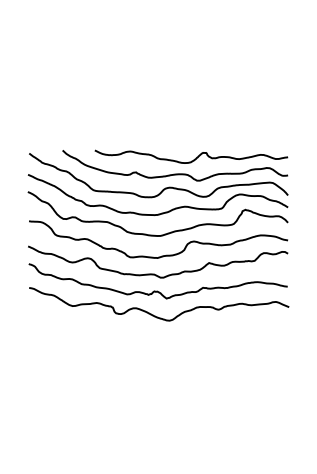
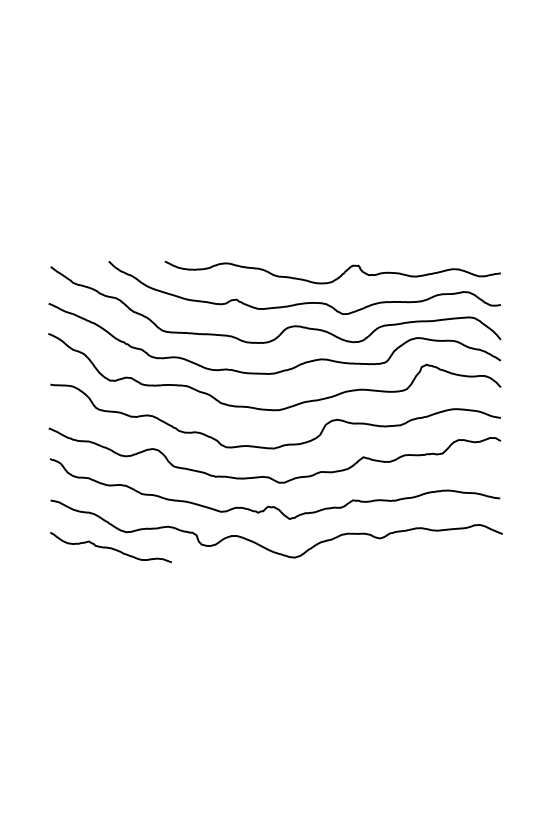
curve: (63, 314) -> (110, 546), added

